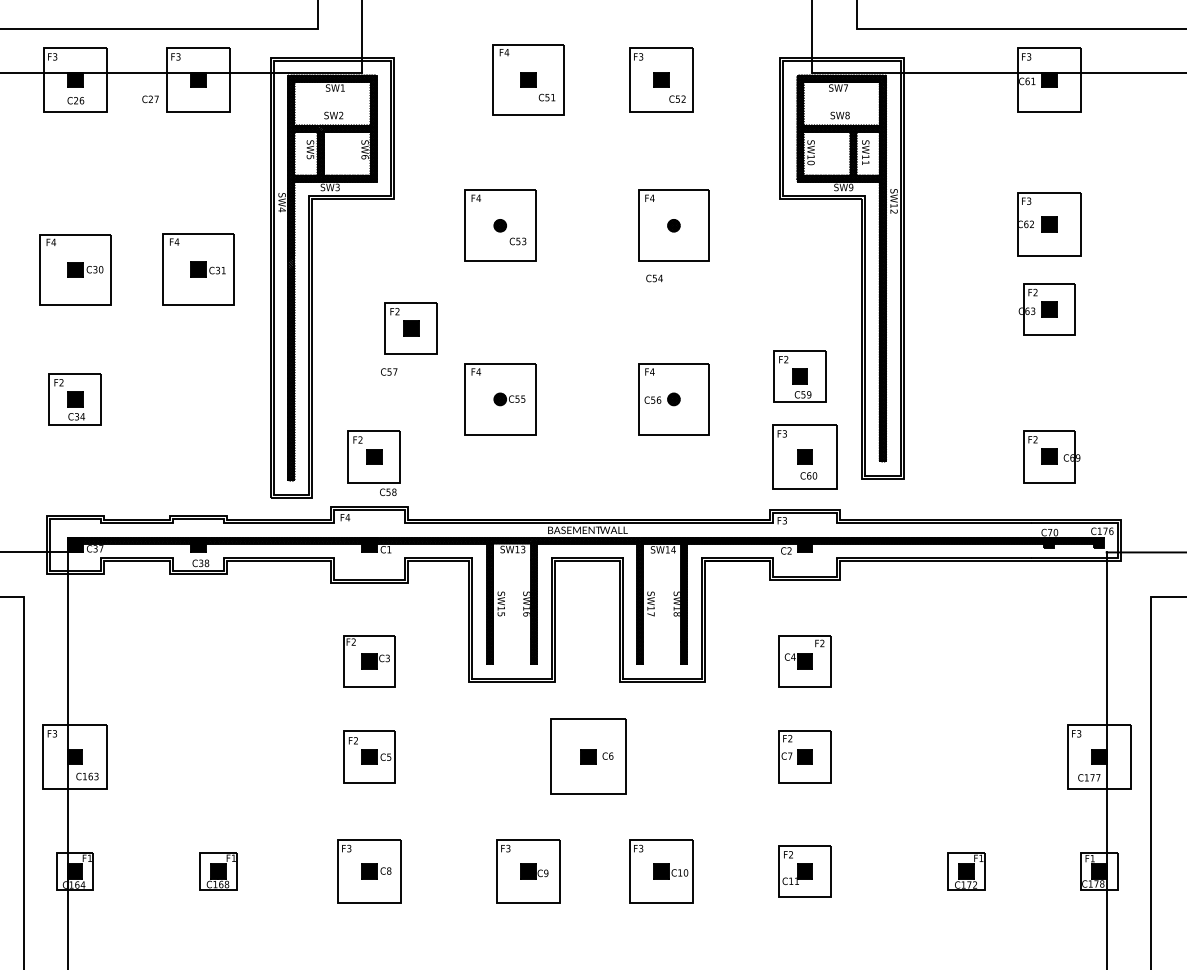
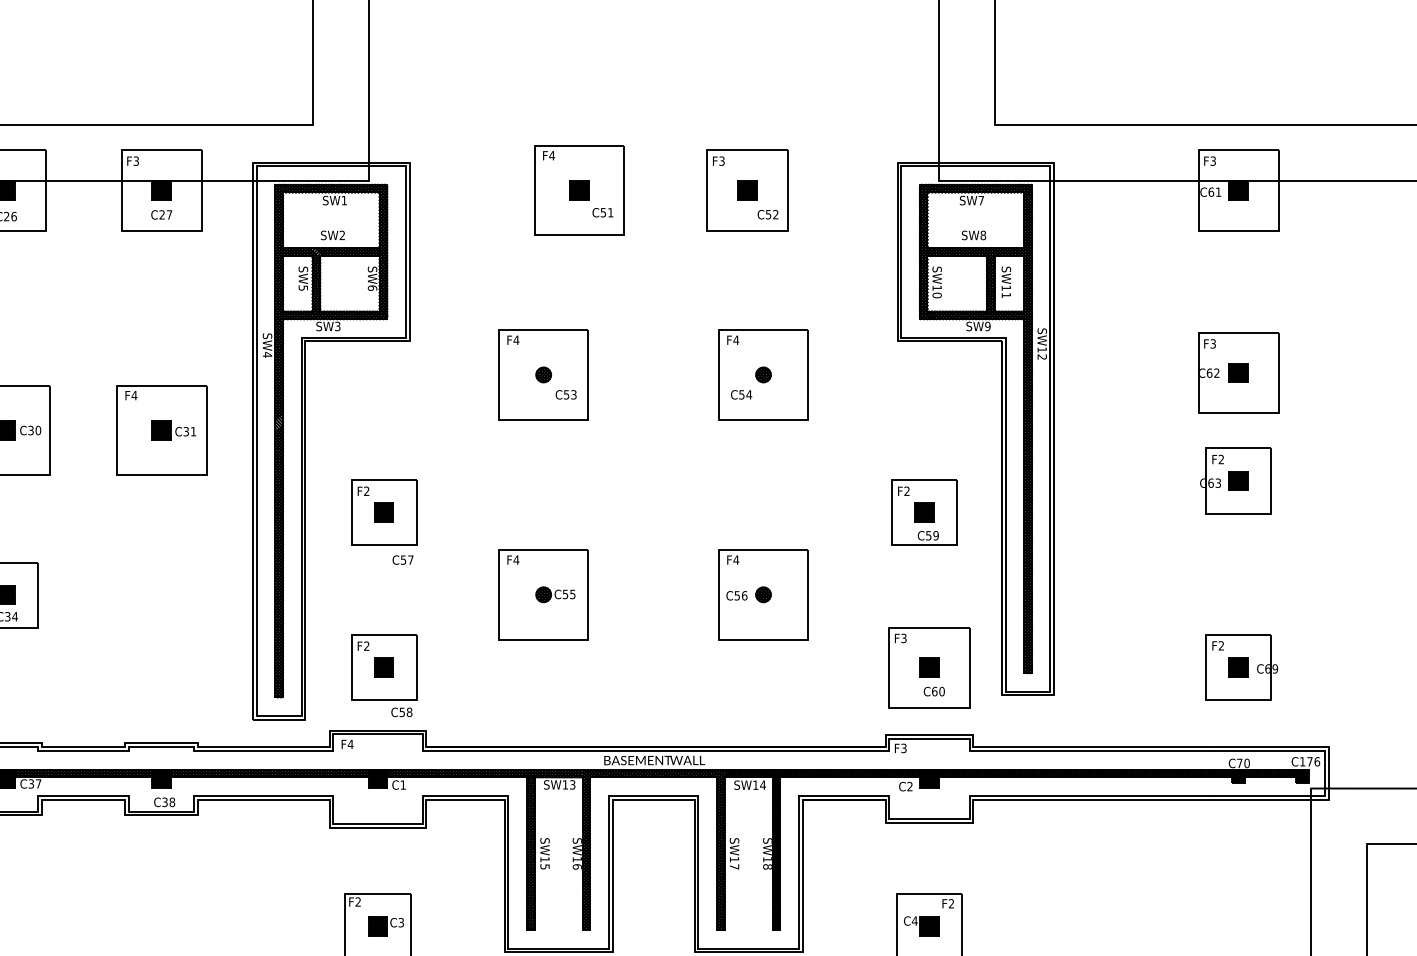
text: (150, 99) -> (161, 215), moved
text: (654, 278) -> (741, 394), moved
part: (410, 328) -> (383, 512), moved
part: (799, 376) -> (923, 512), moved

